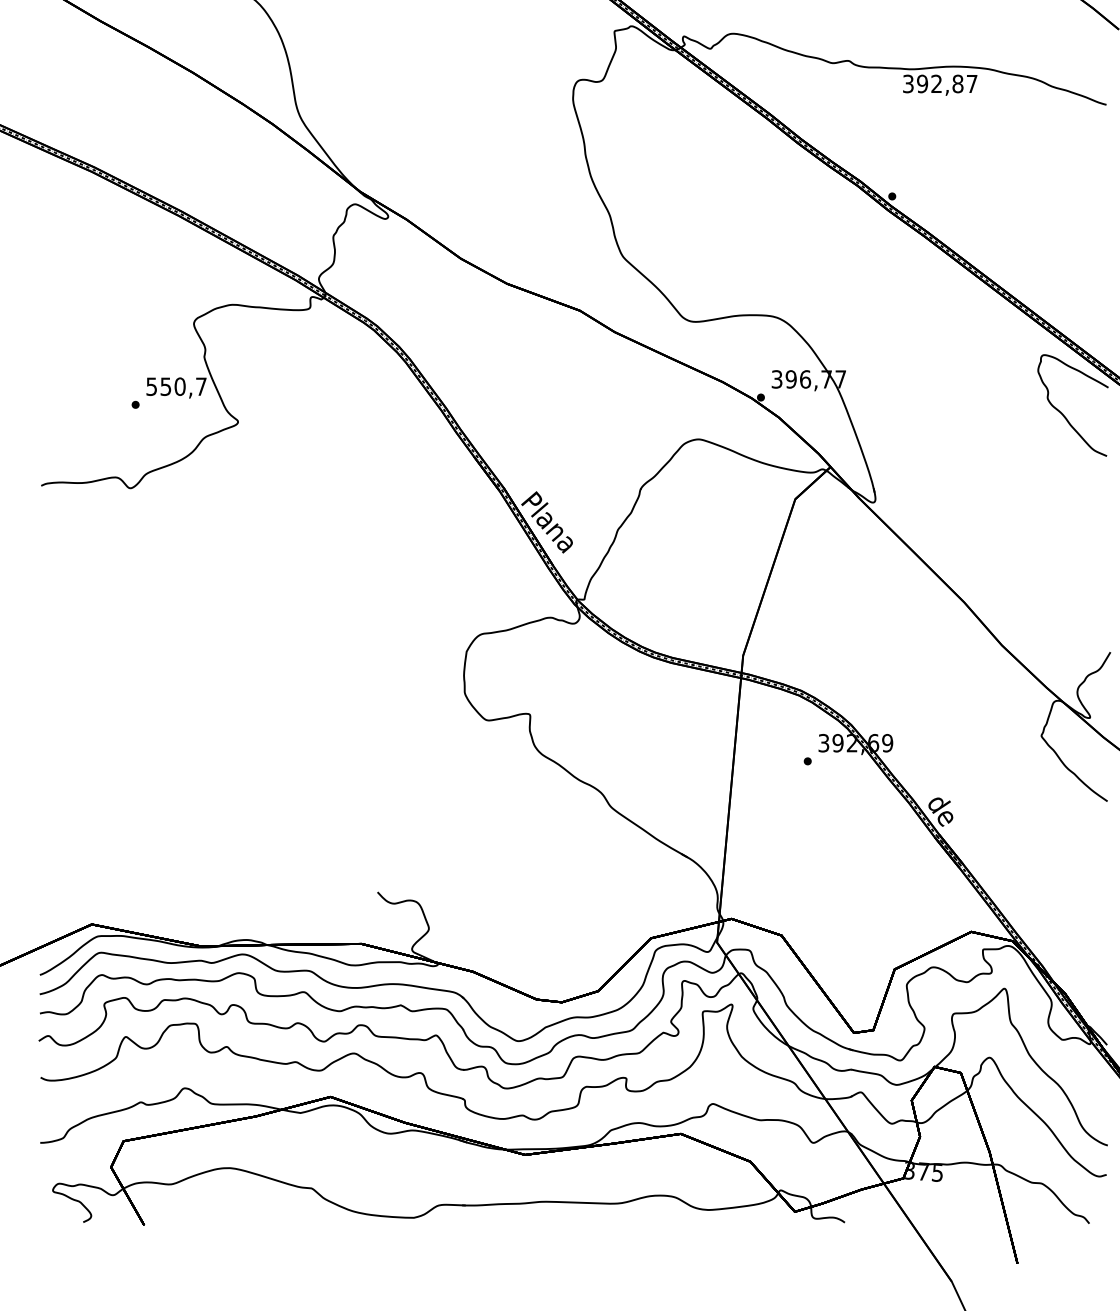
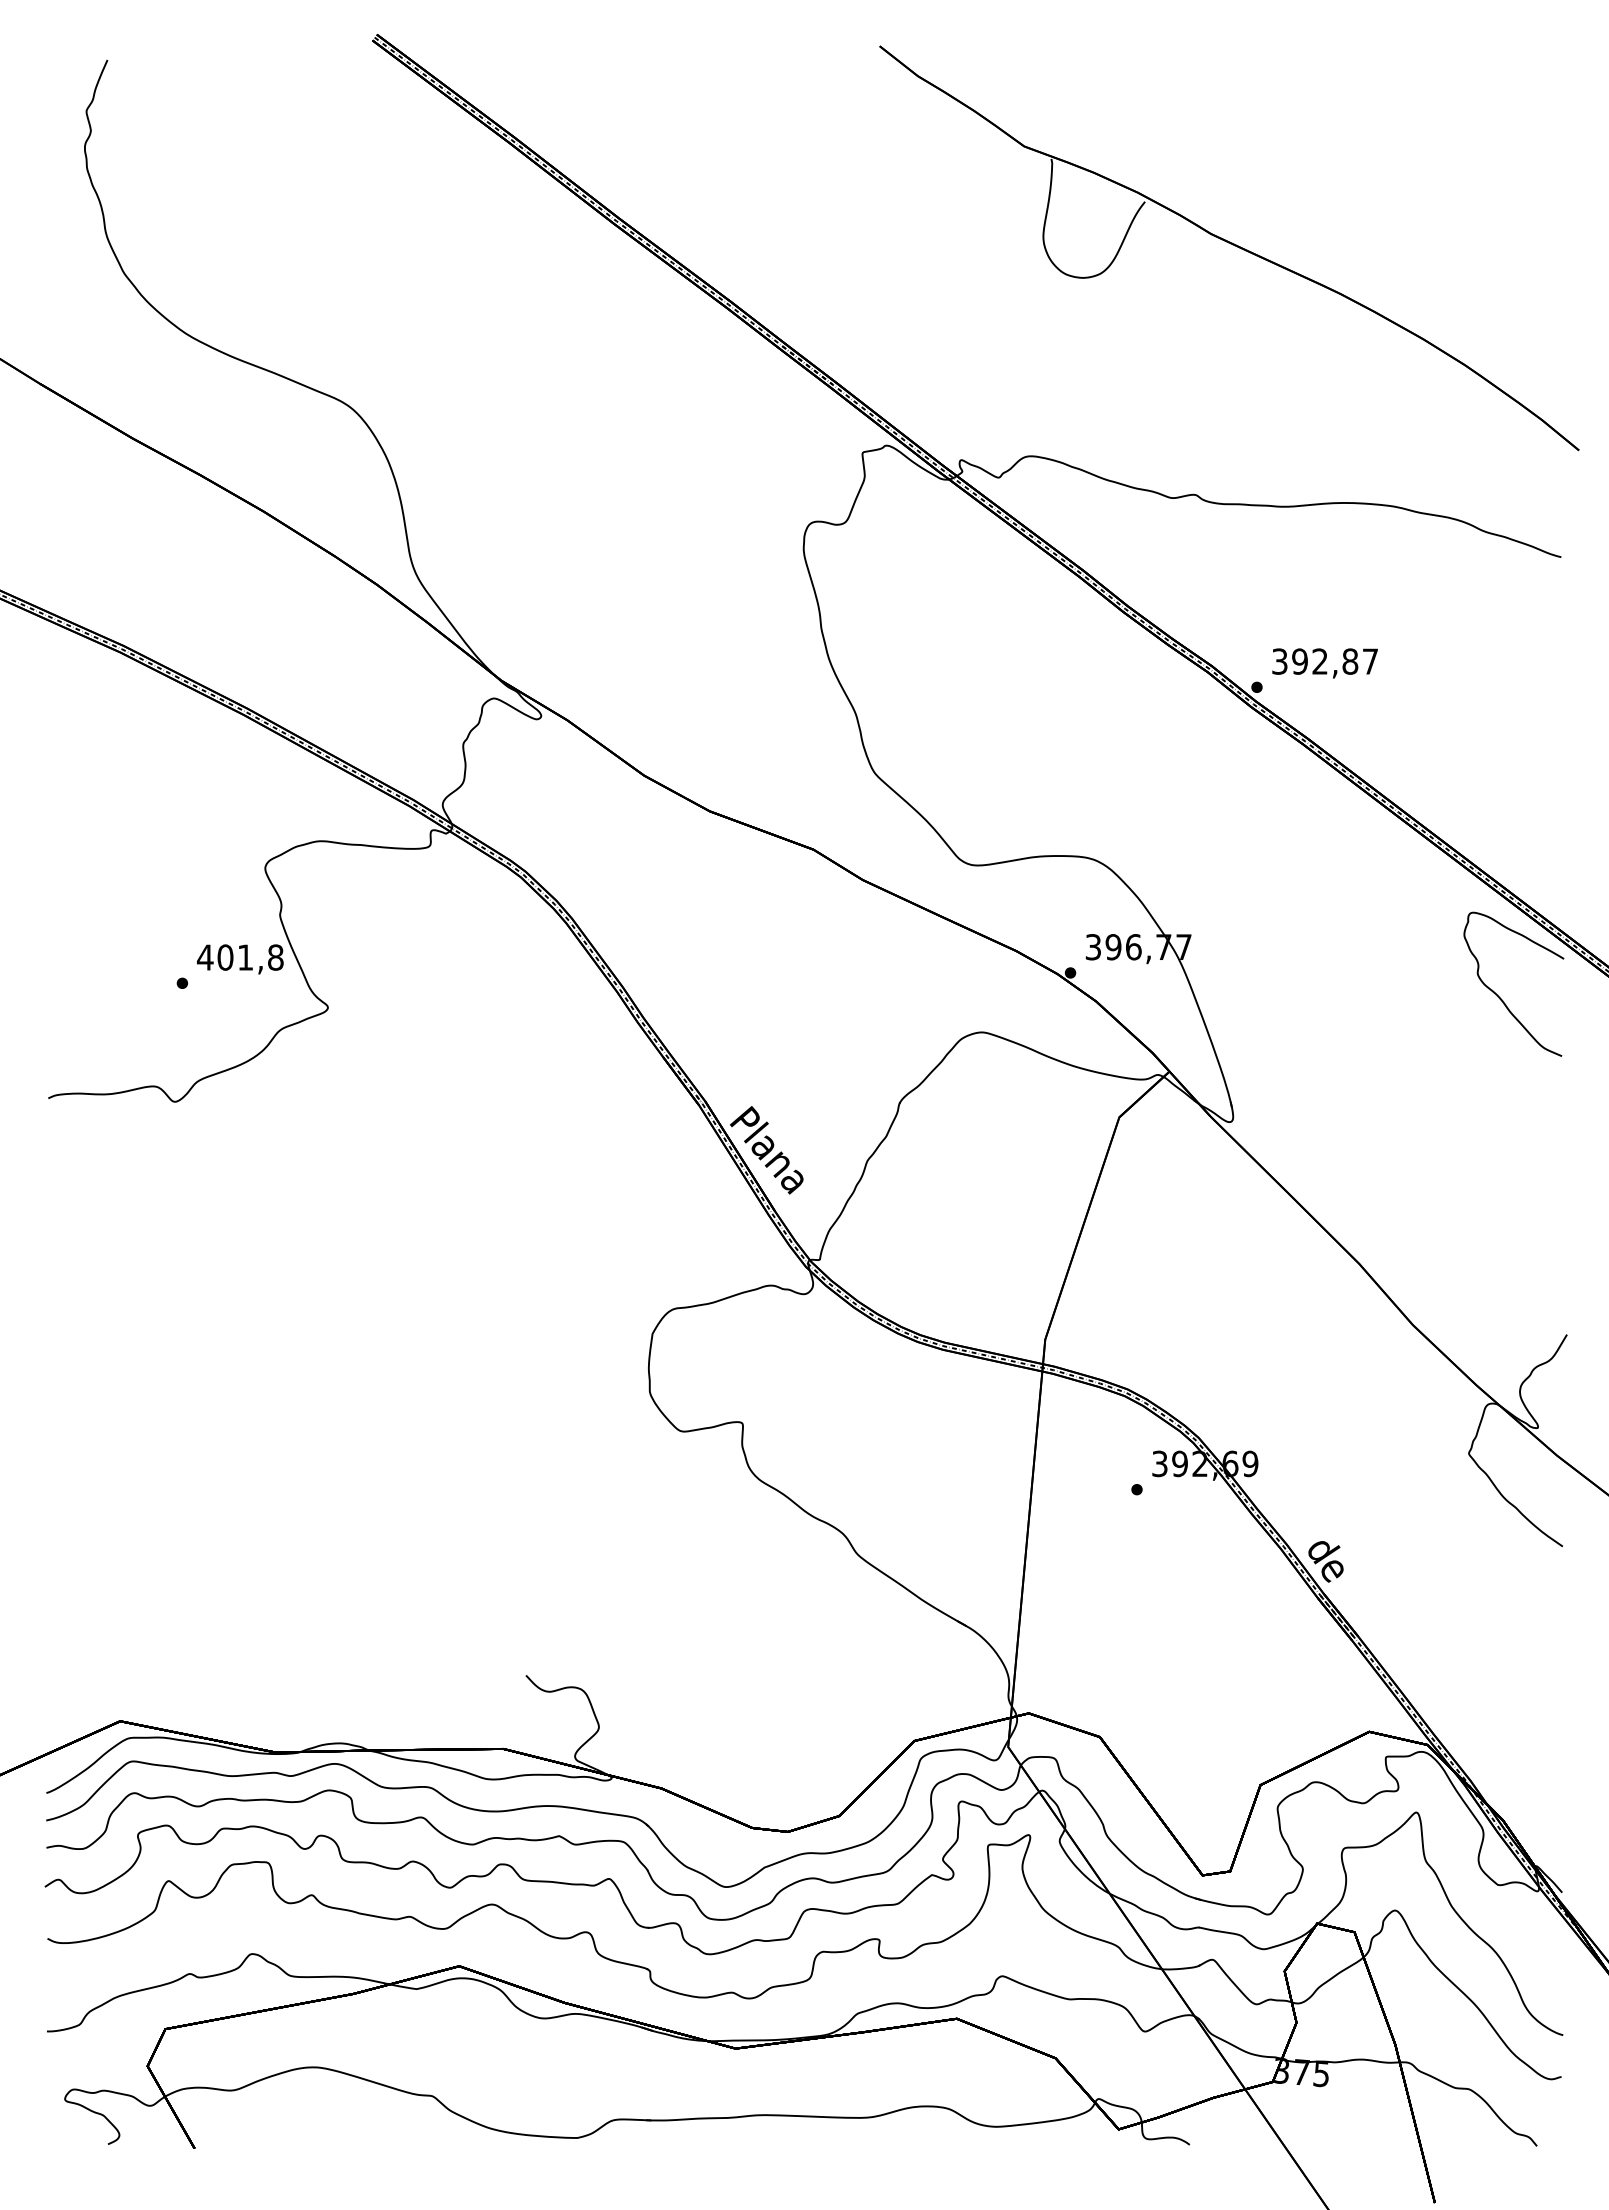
text: (939, 85) -> (1324, 663), moved
text: (176, 386) -> (240, 957), 550,7 -> 401,8

